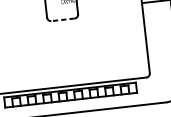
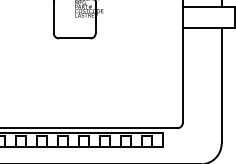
line: (62, 19) -> (74, 38), dashed -> solid

